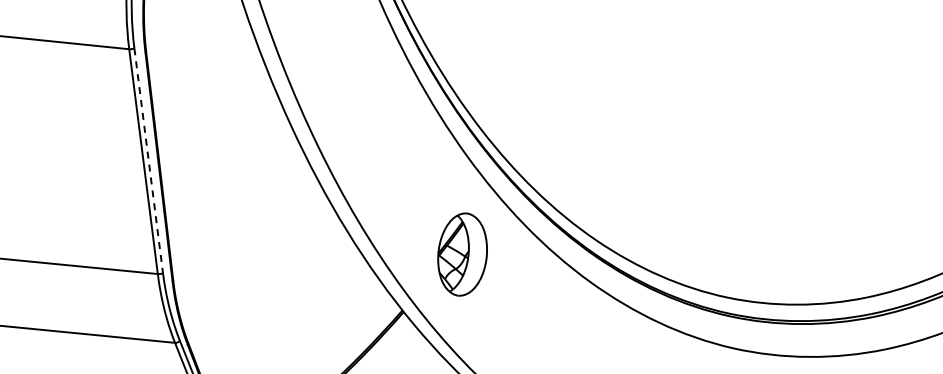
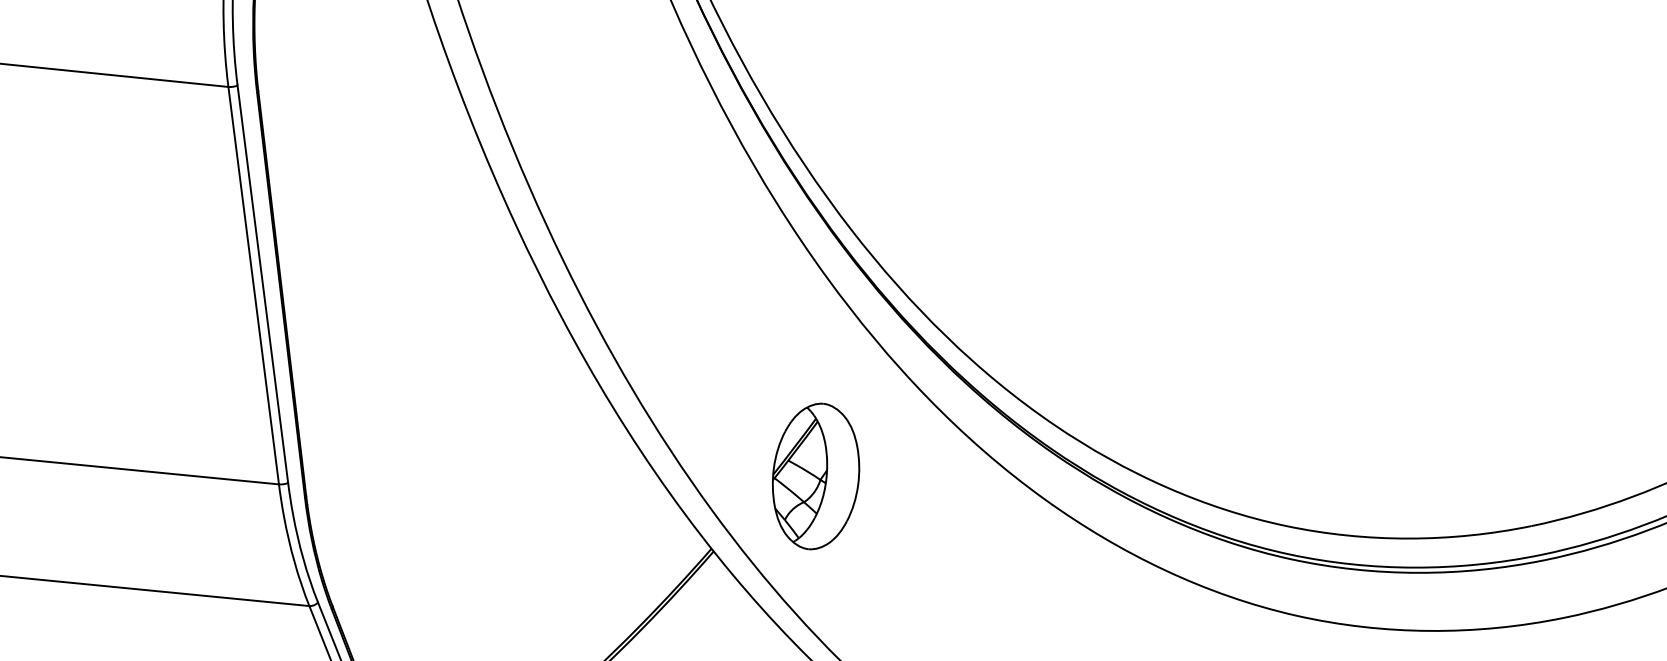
line: (148, 161) -> (262, 285), dashed -> solid
part: (462, 254) -> (815, 476), moved

